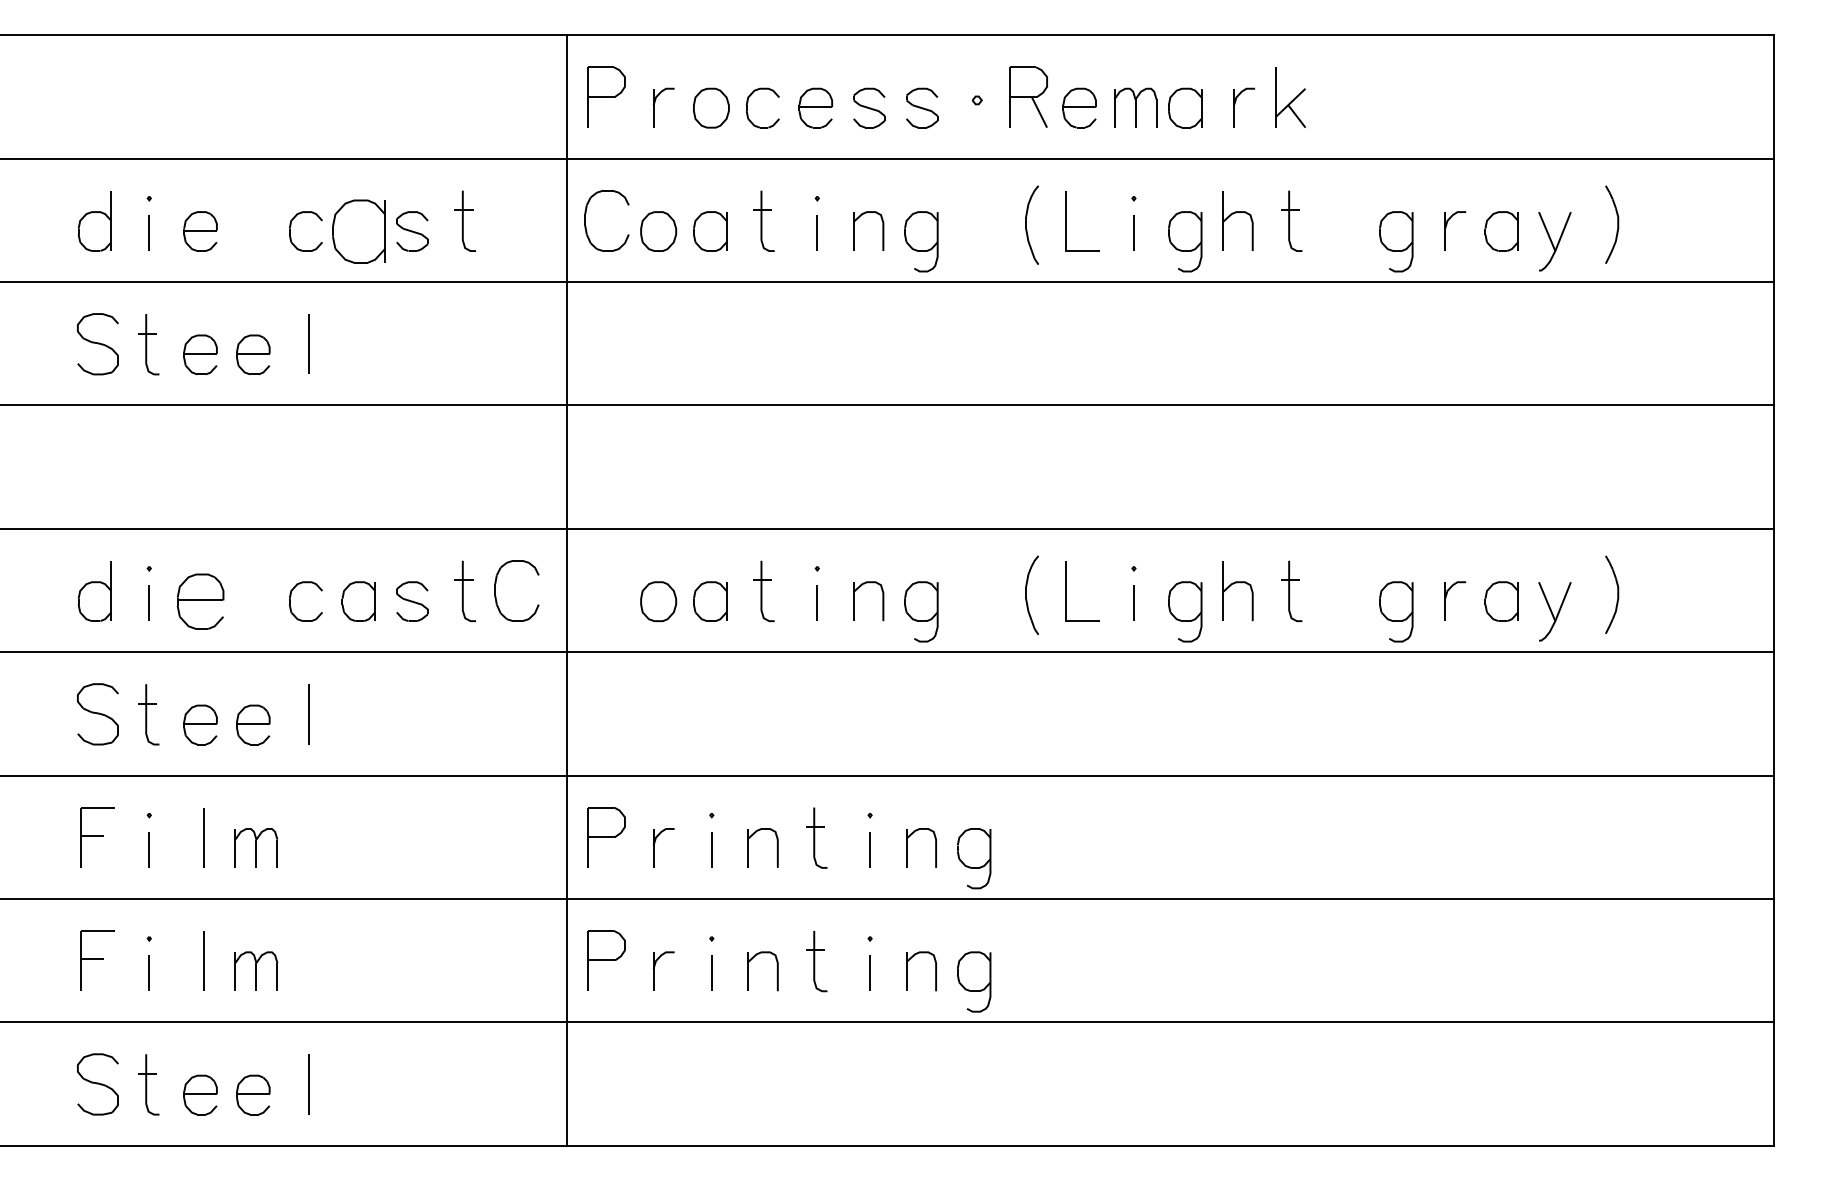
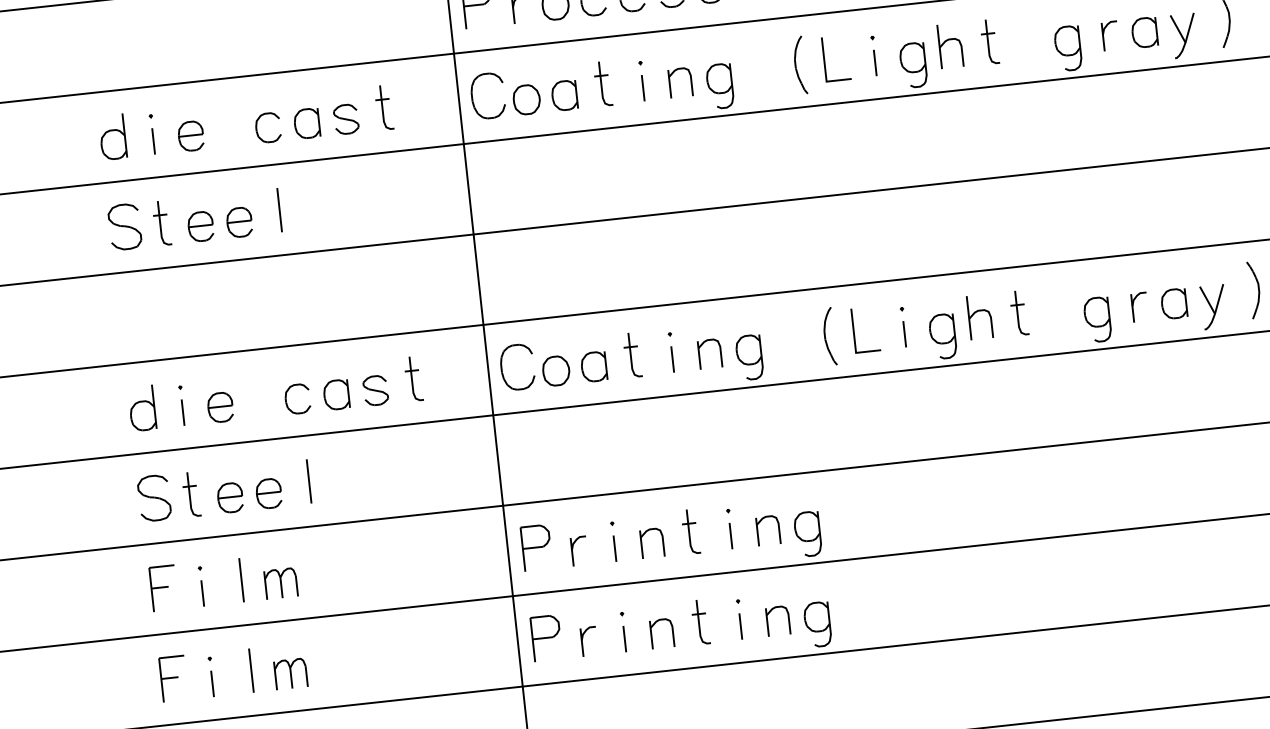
part: (358, 231) -> (306, 123), size x0.62
part: (496, 596) -> (502, 372), moved
part: (200, 601) -> (220, 407), size x0.71

